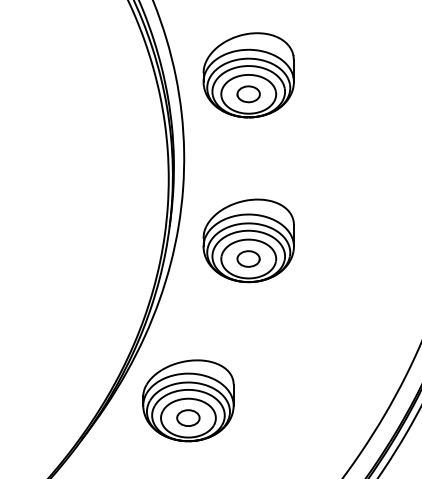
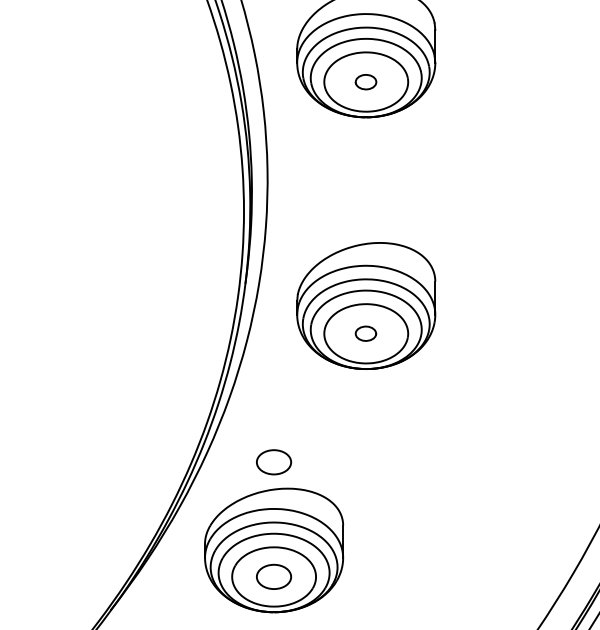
part: (248, 94) -> (365, 82), size x0.6
part: (248, 258) -> (365, 332), size x0.6
part: (188, 342) -> (274, 461), added

